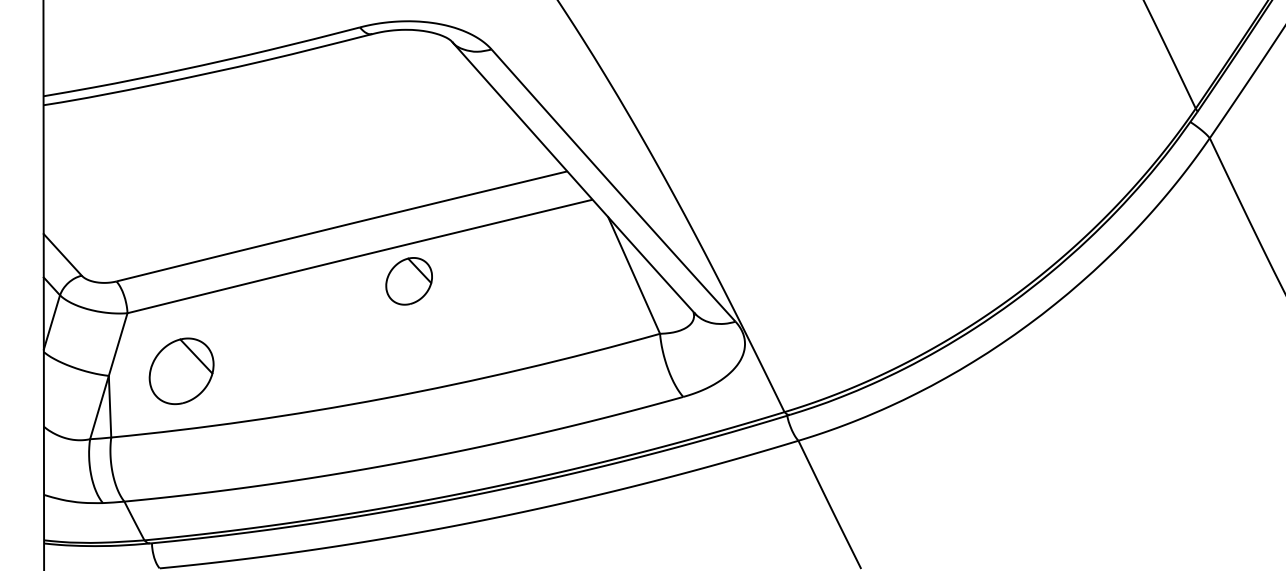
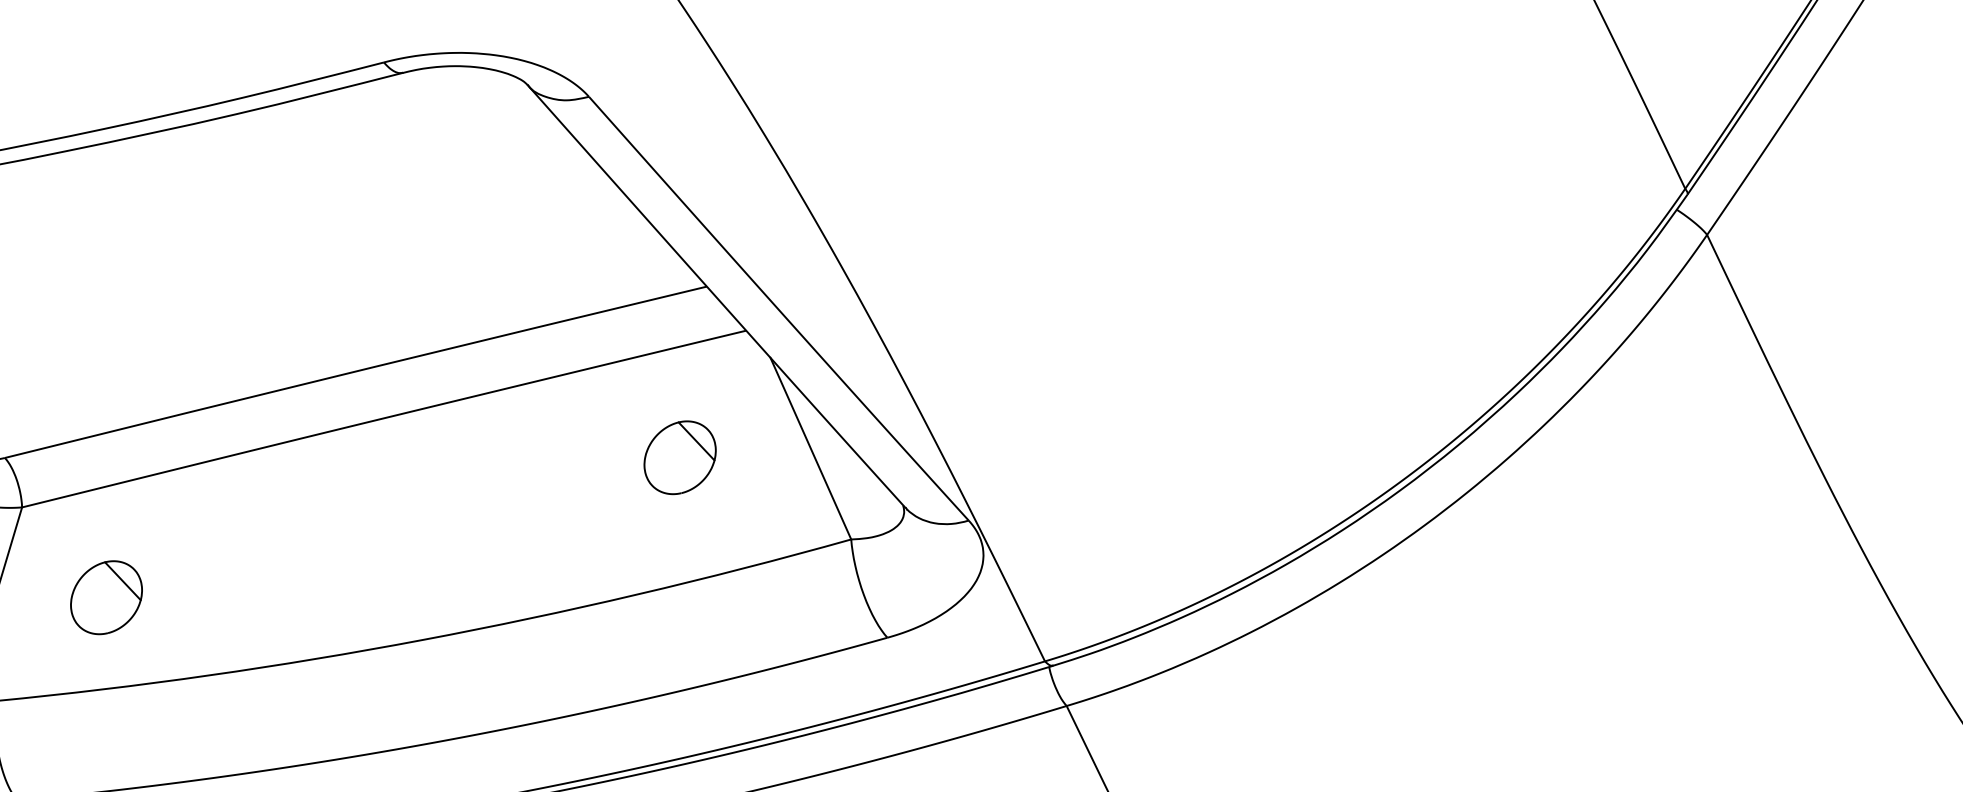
part: (408, 281) -> (679, 458), moved
part: (181, 370) -> (106, 596), size x0.71

